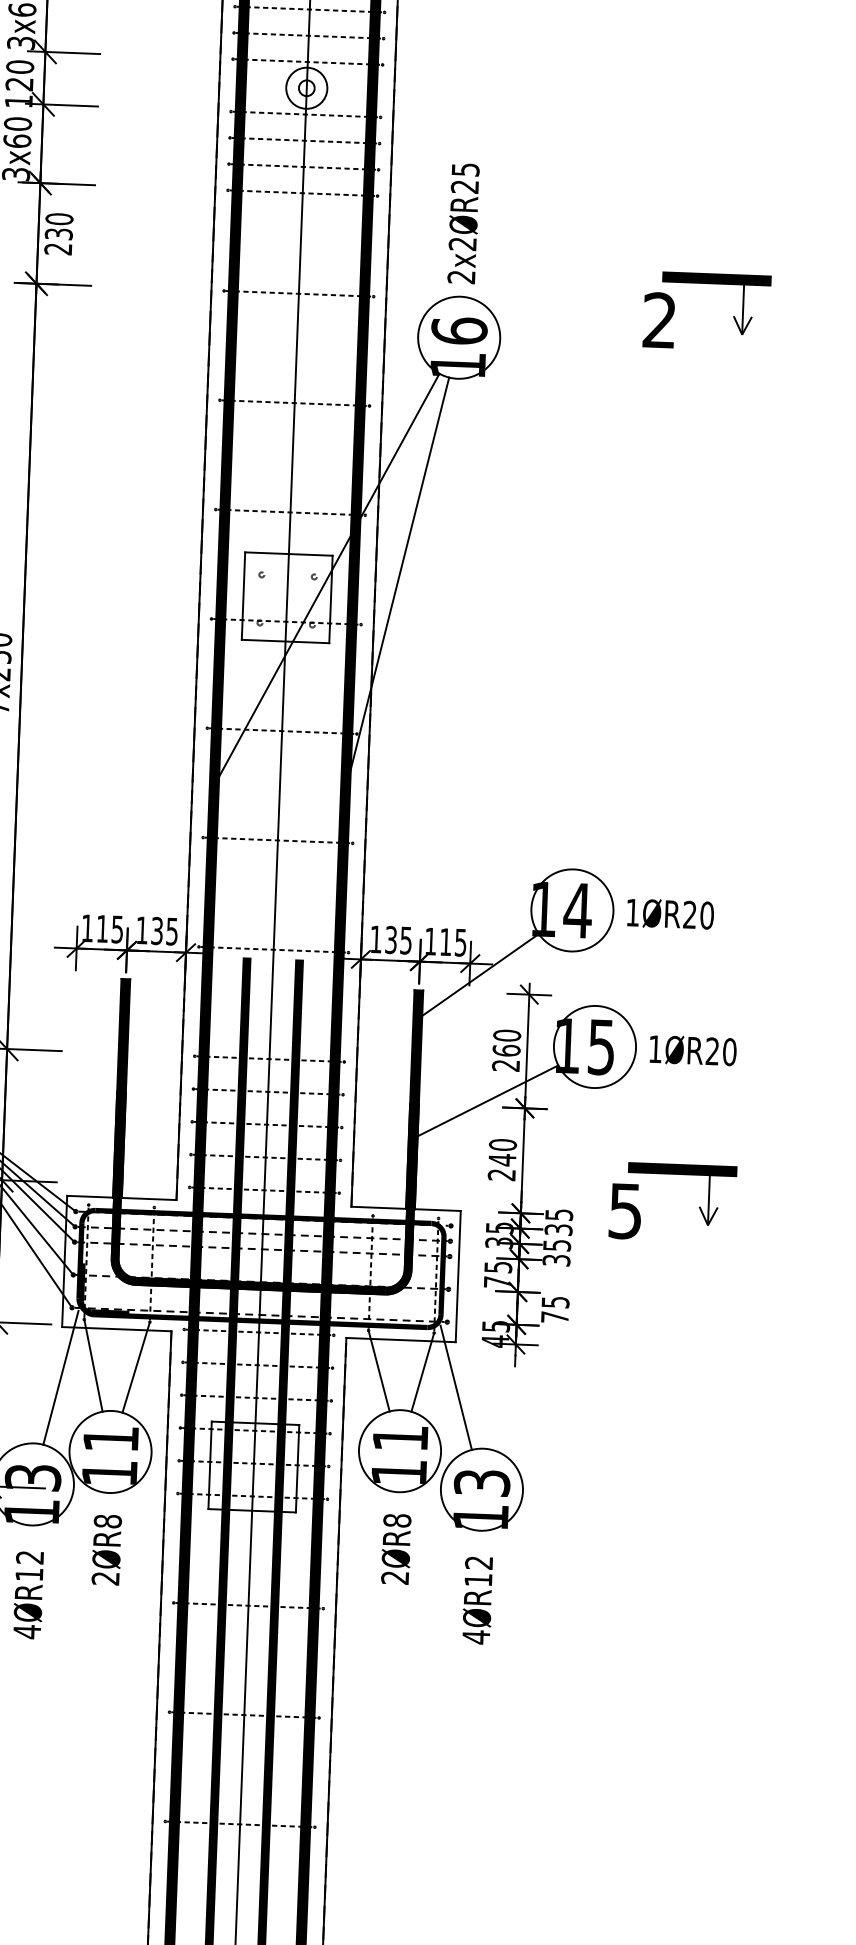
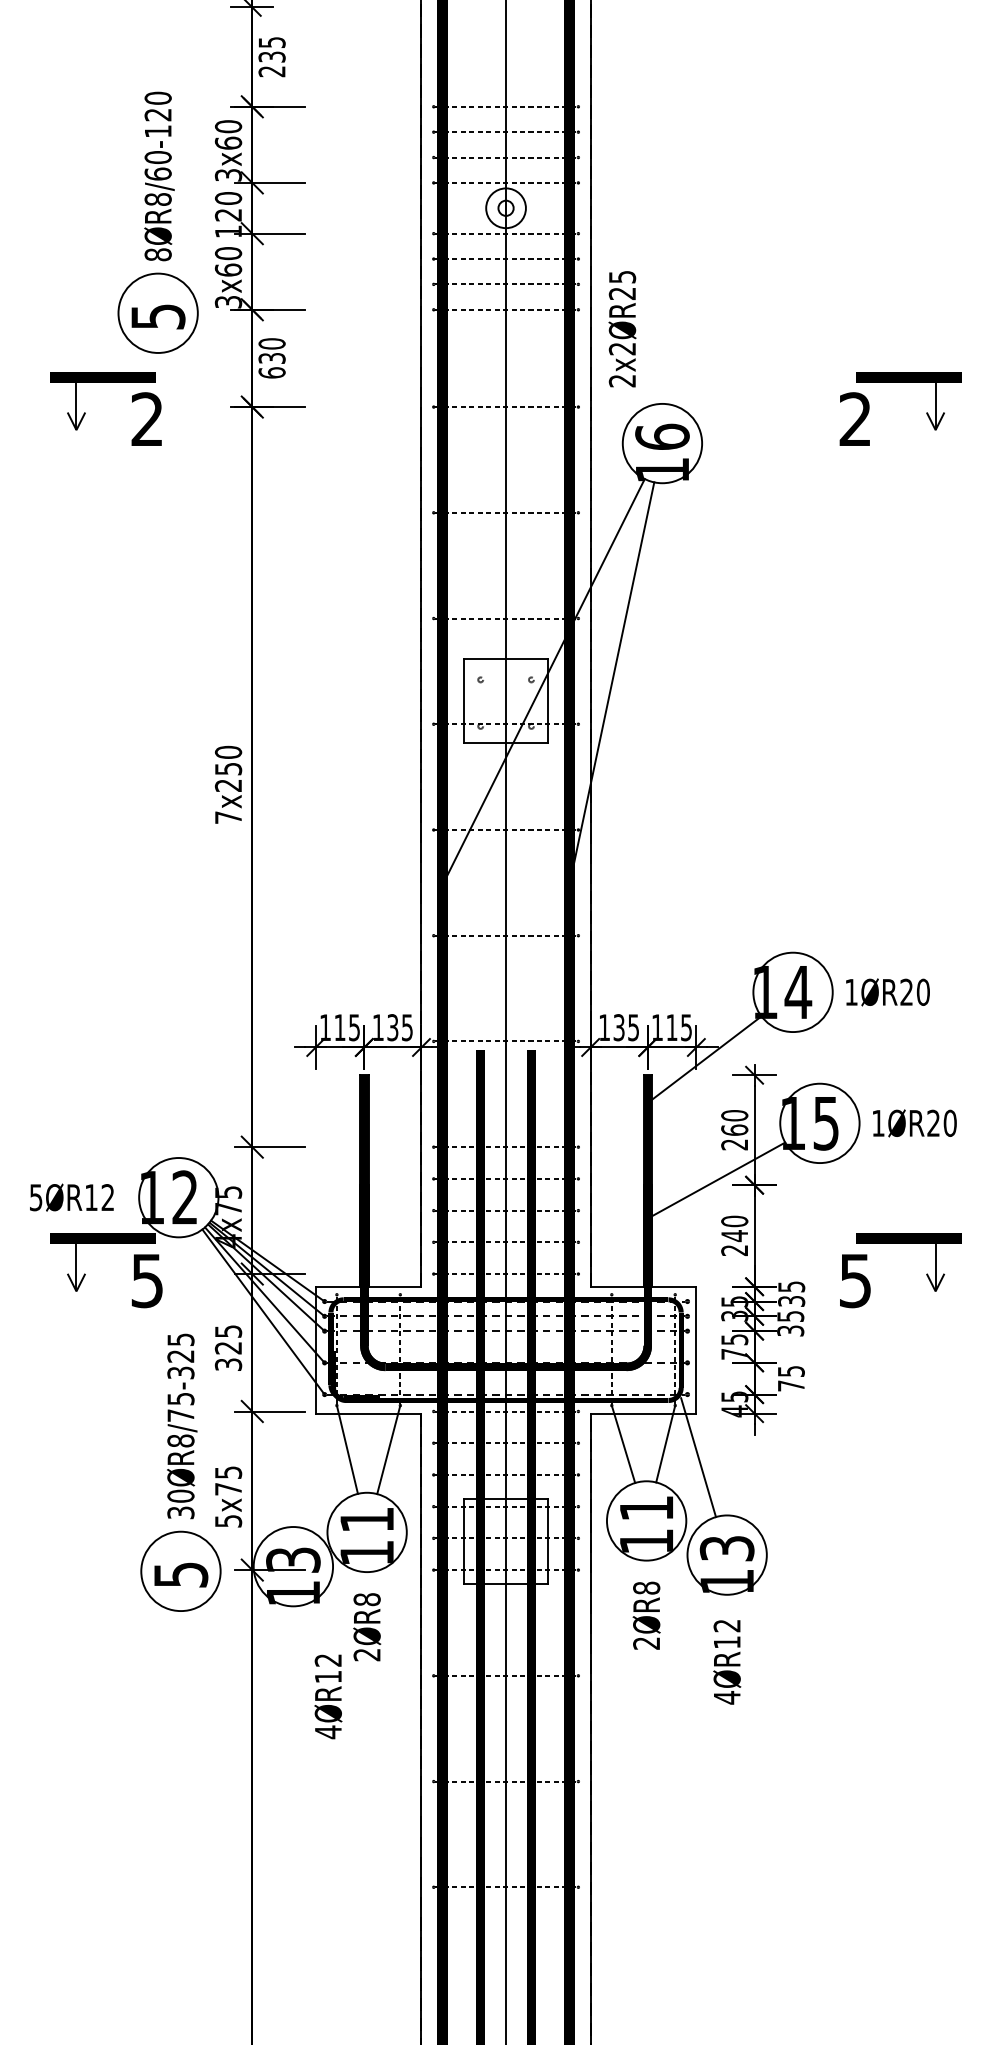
text: (463, 223) -> (622, 329), moved
text: (57, 248) -> (271, 372), 230 -> 630
line: (59, 1377) -> (315, 1462), removed
text: (28, 1594) -> (328, 1696), moved

